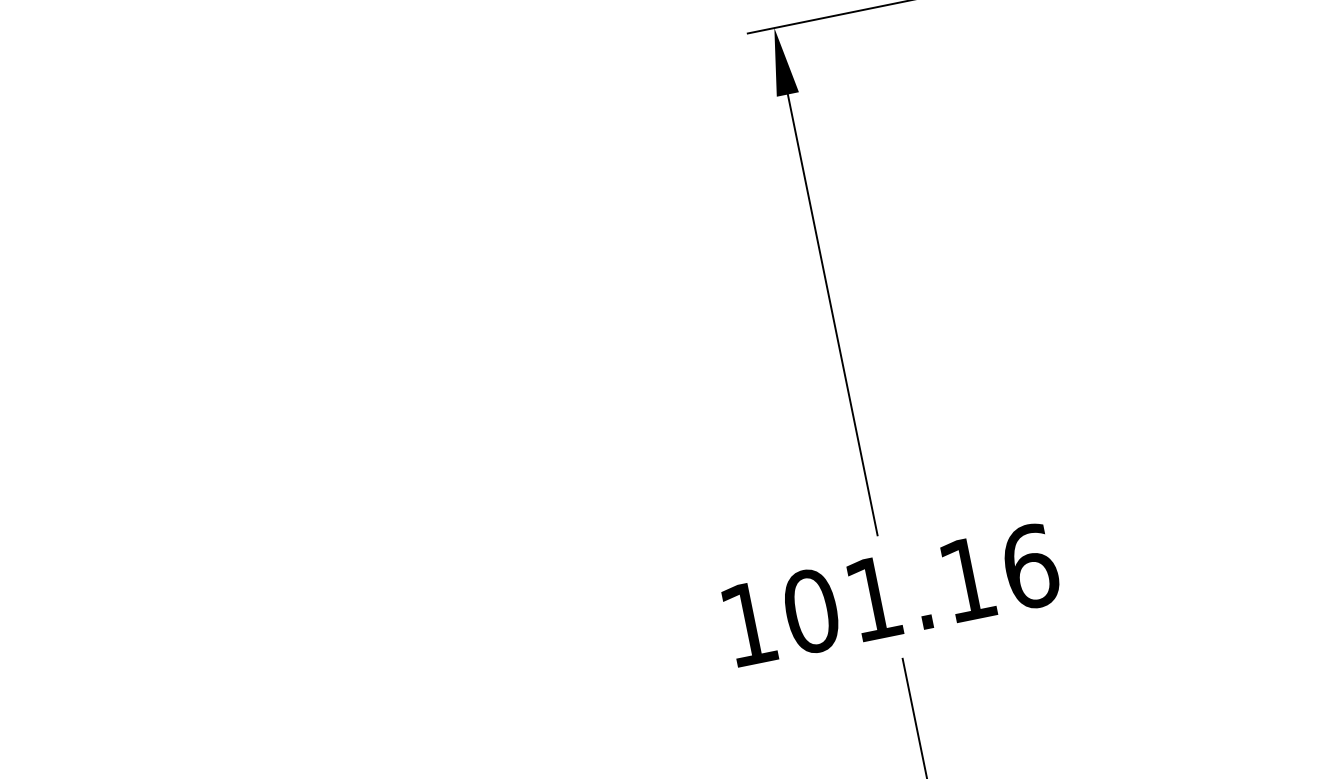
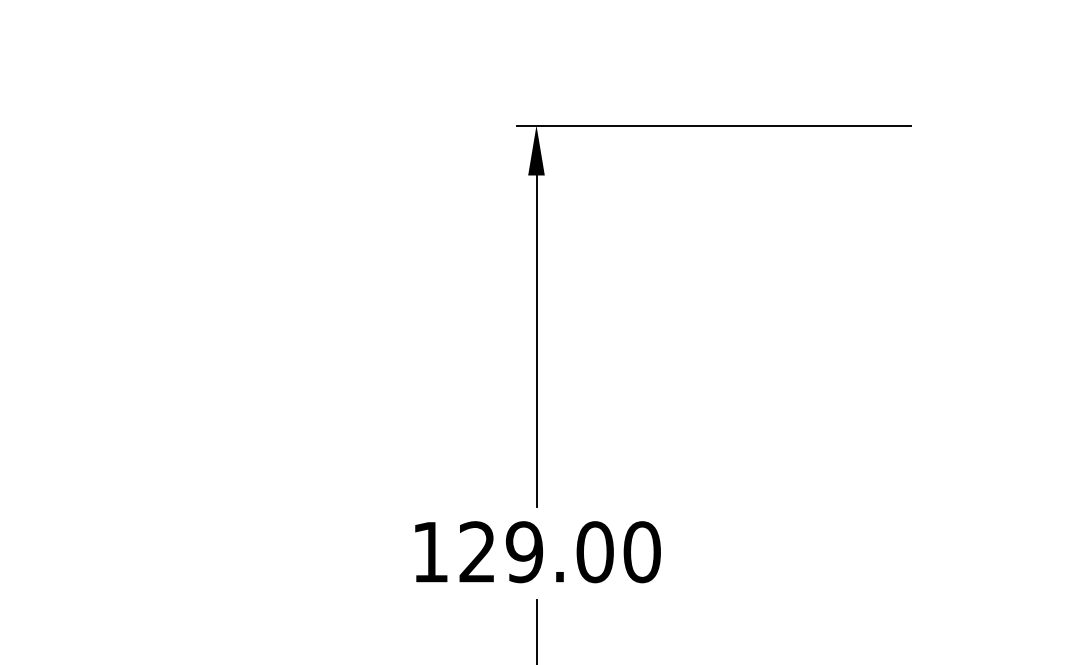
text: (921, 589) -> (560, 552), 101.16 -> 129.00

